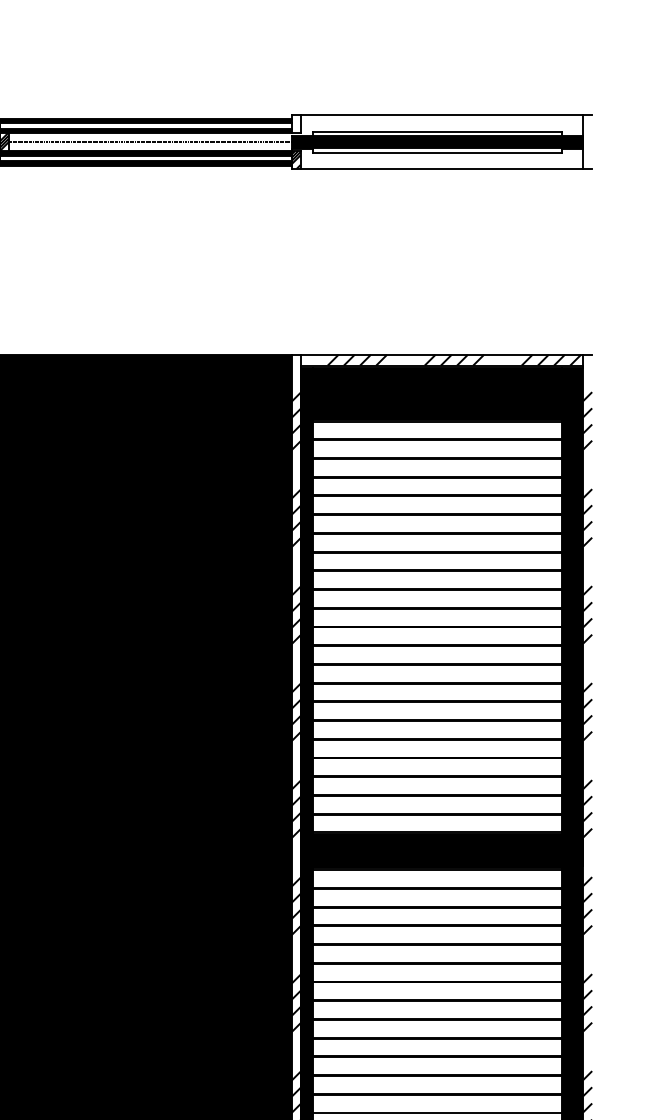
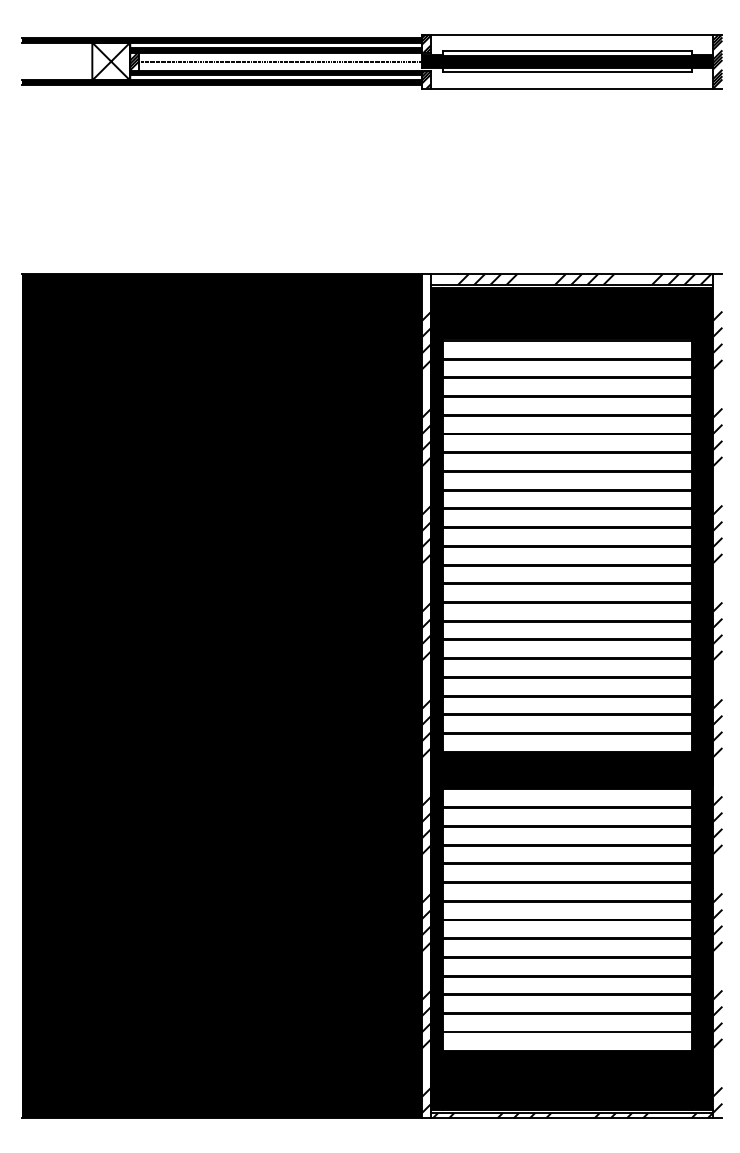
hatch: (295, 124) -> (425, 43), added
hatch: (587, 142) -> (717, 61), added

